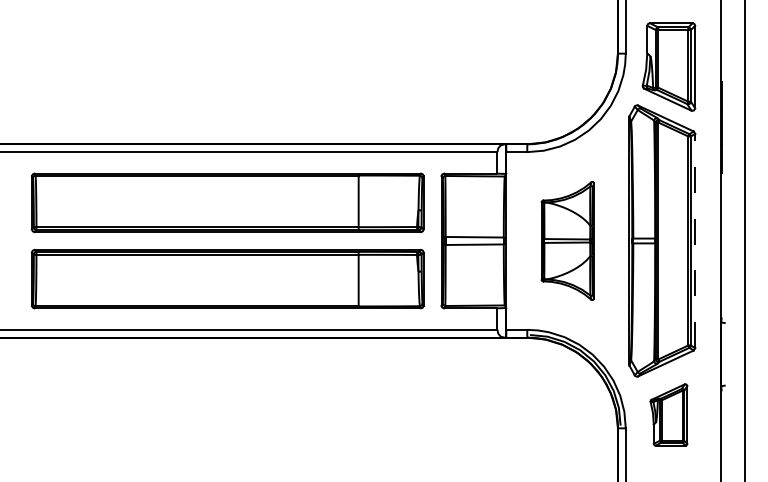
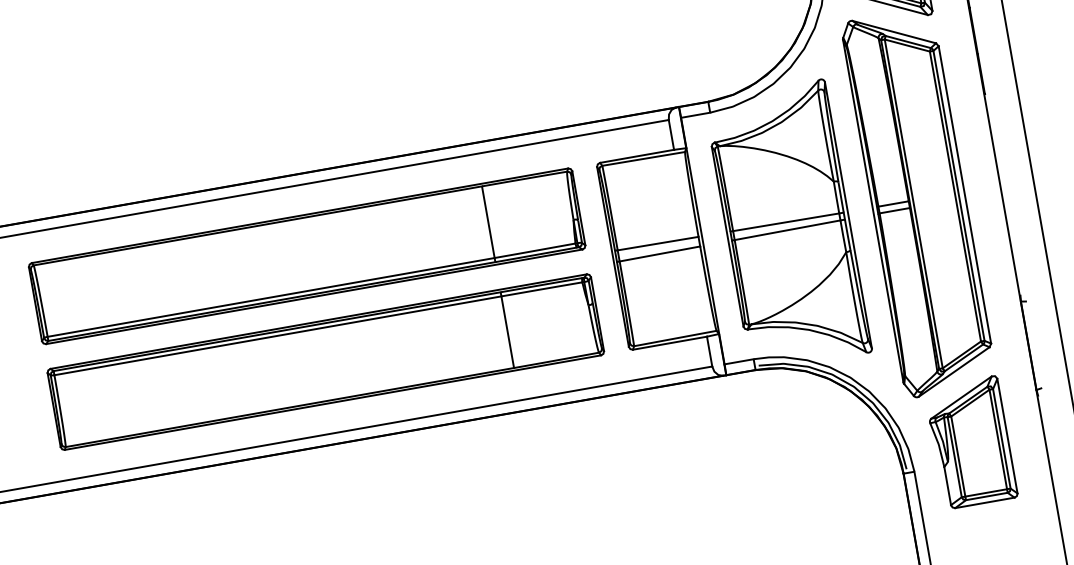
part: (567, 240) -> (787, 225), size x1.67
line: (695, 240) -> (965, 194), dashed -> solid
part: (668, 414) -> (970, 442), size x1.43

